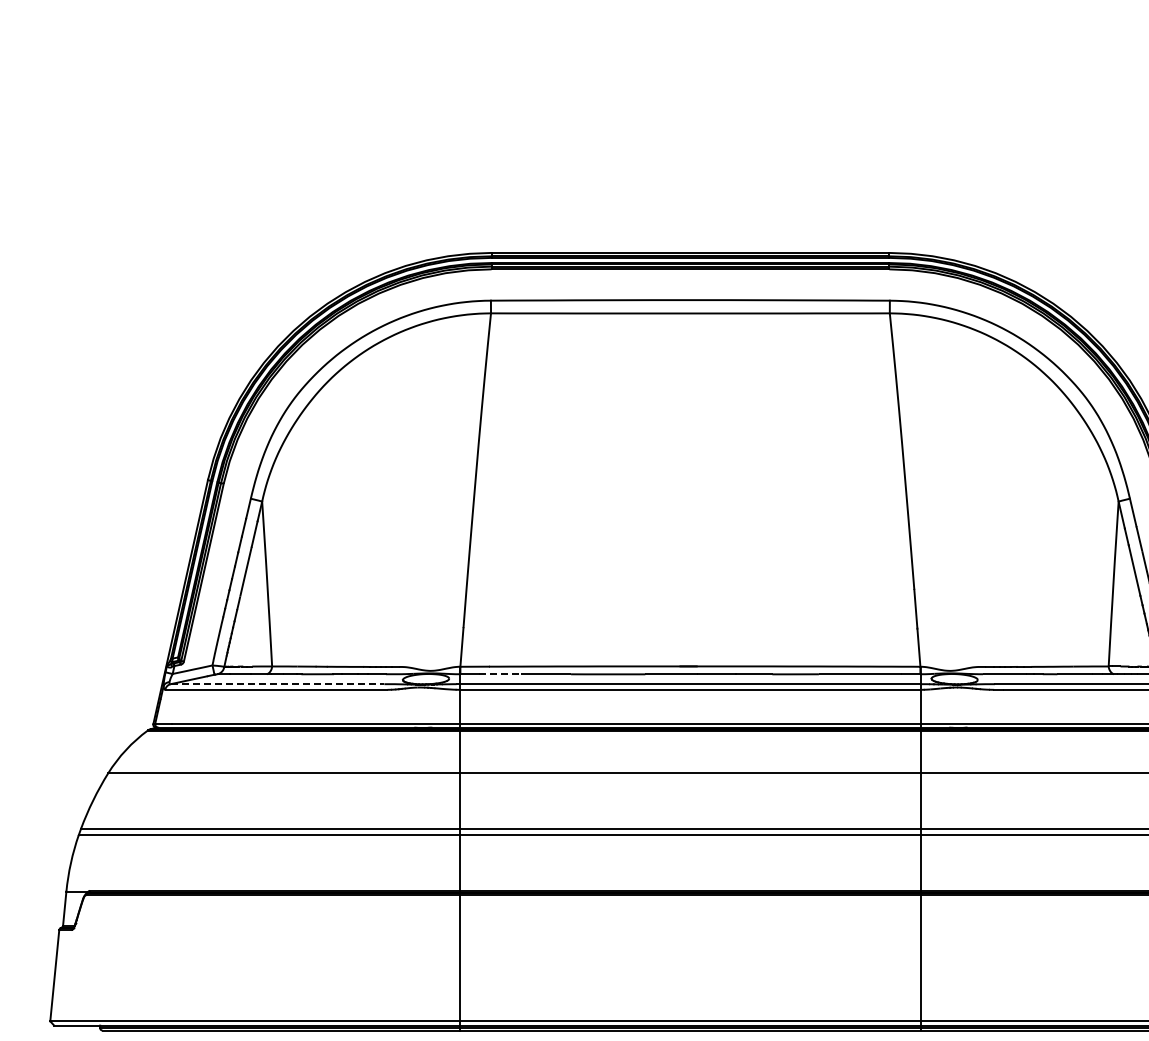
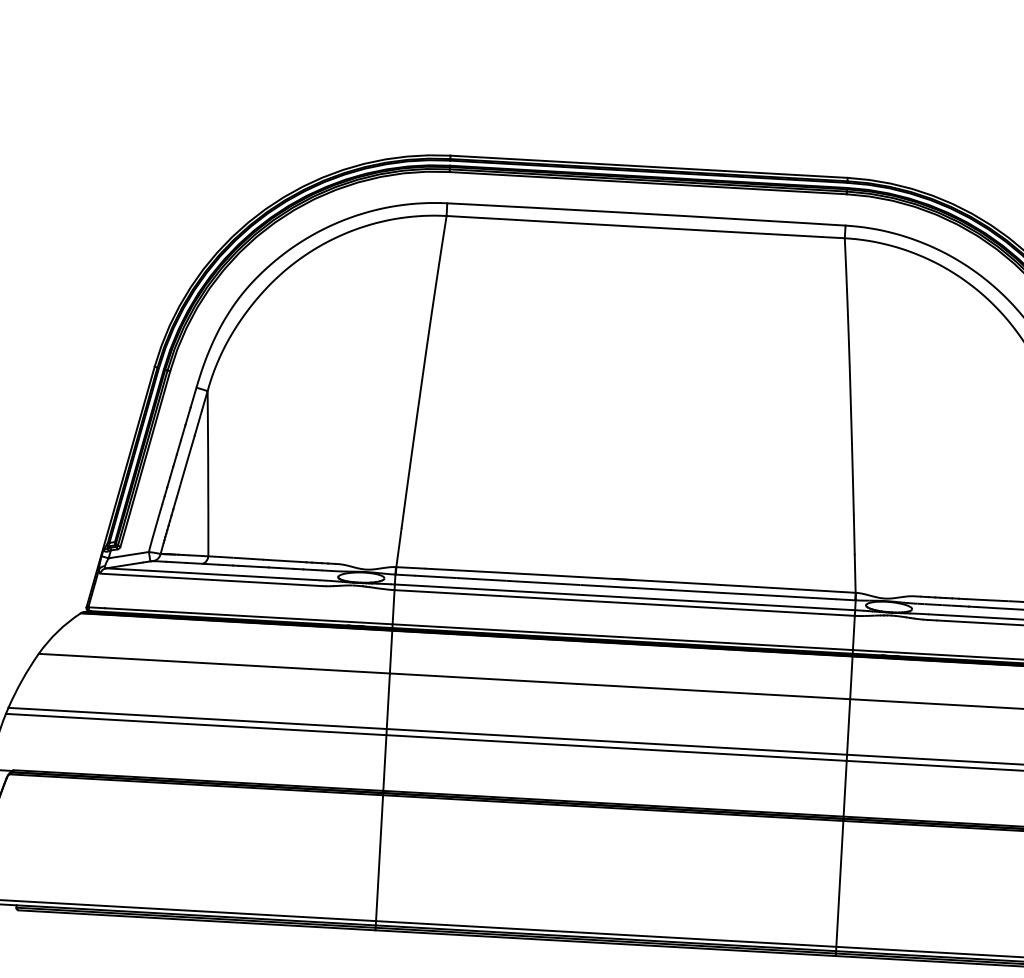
line: (499, 674) -> (434, 577), dashed -> solid
line: (277, 684) -> (212, 574), dashed -> solid

